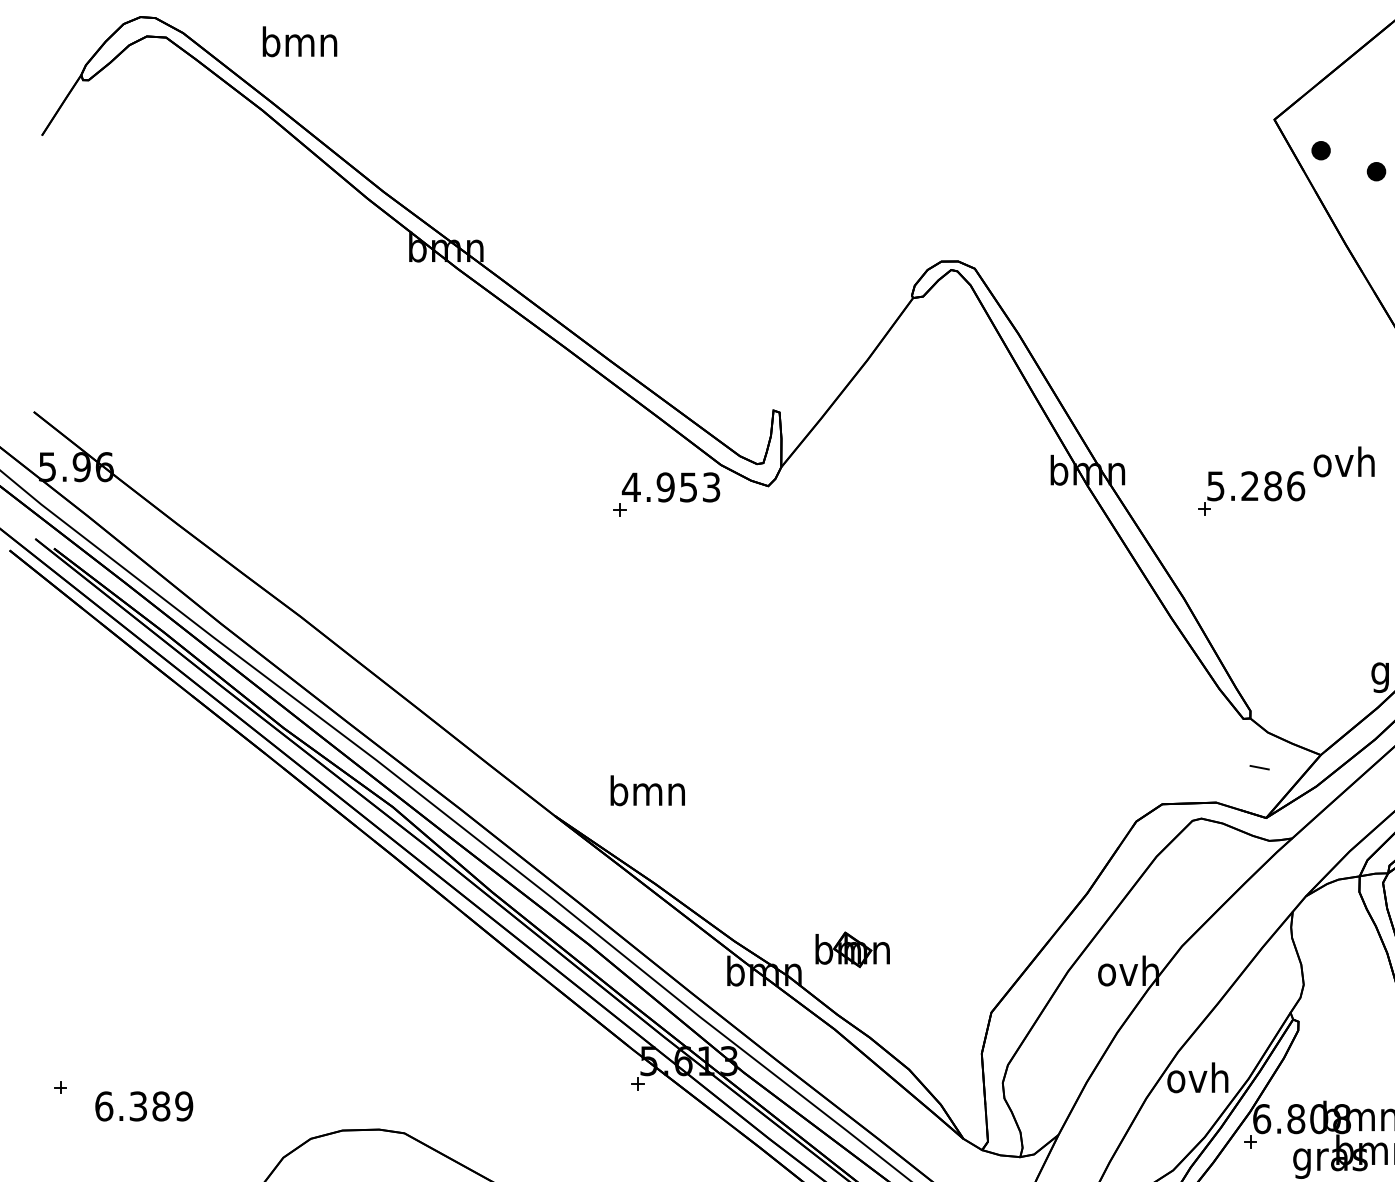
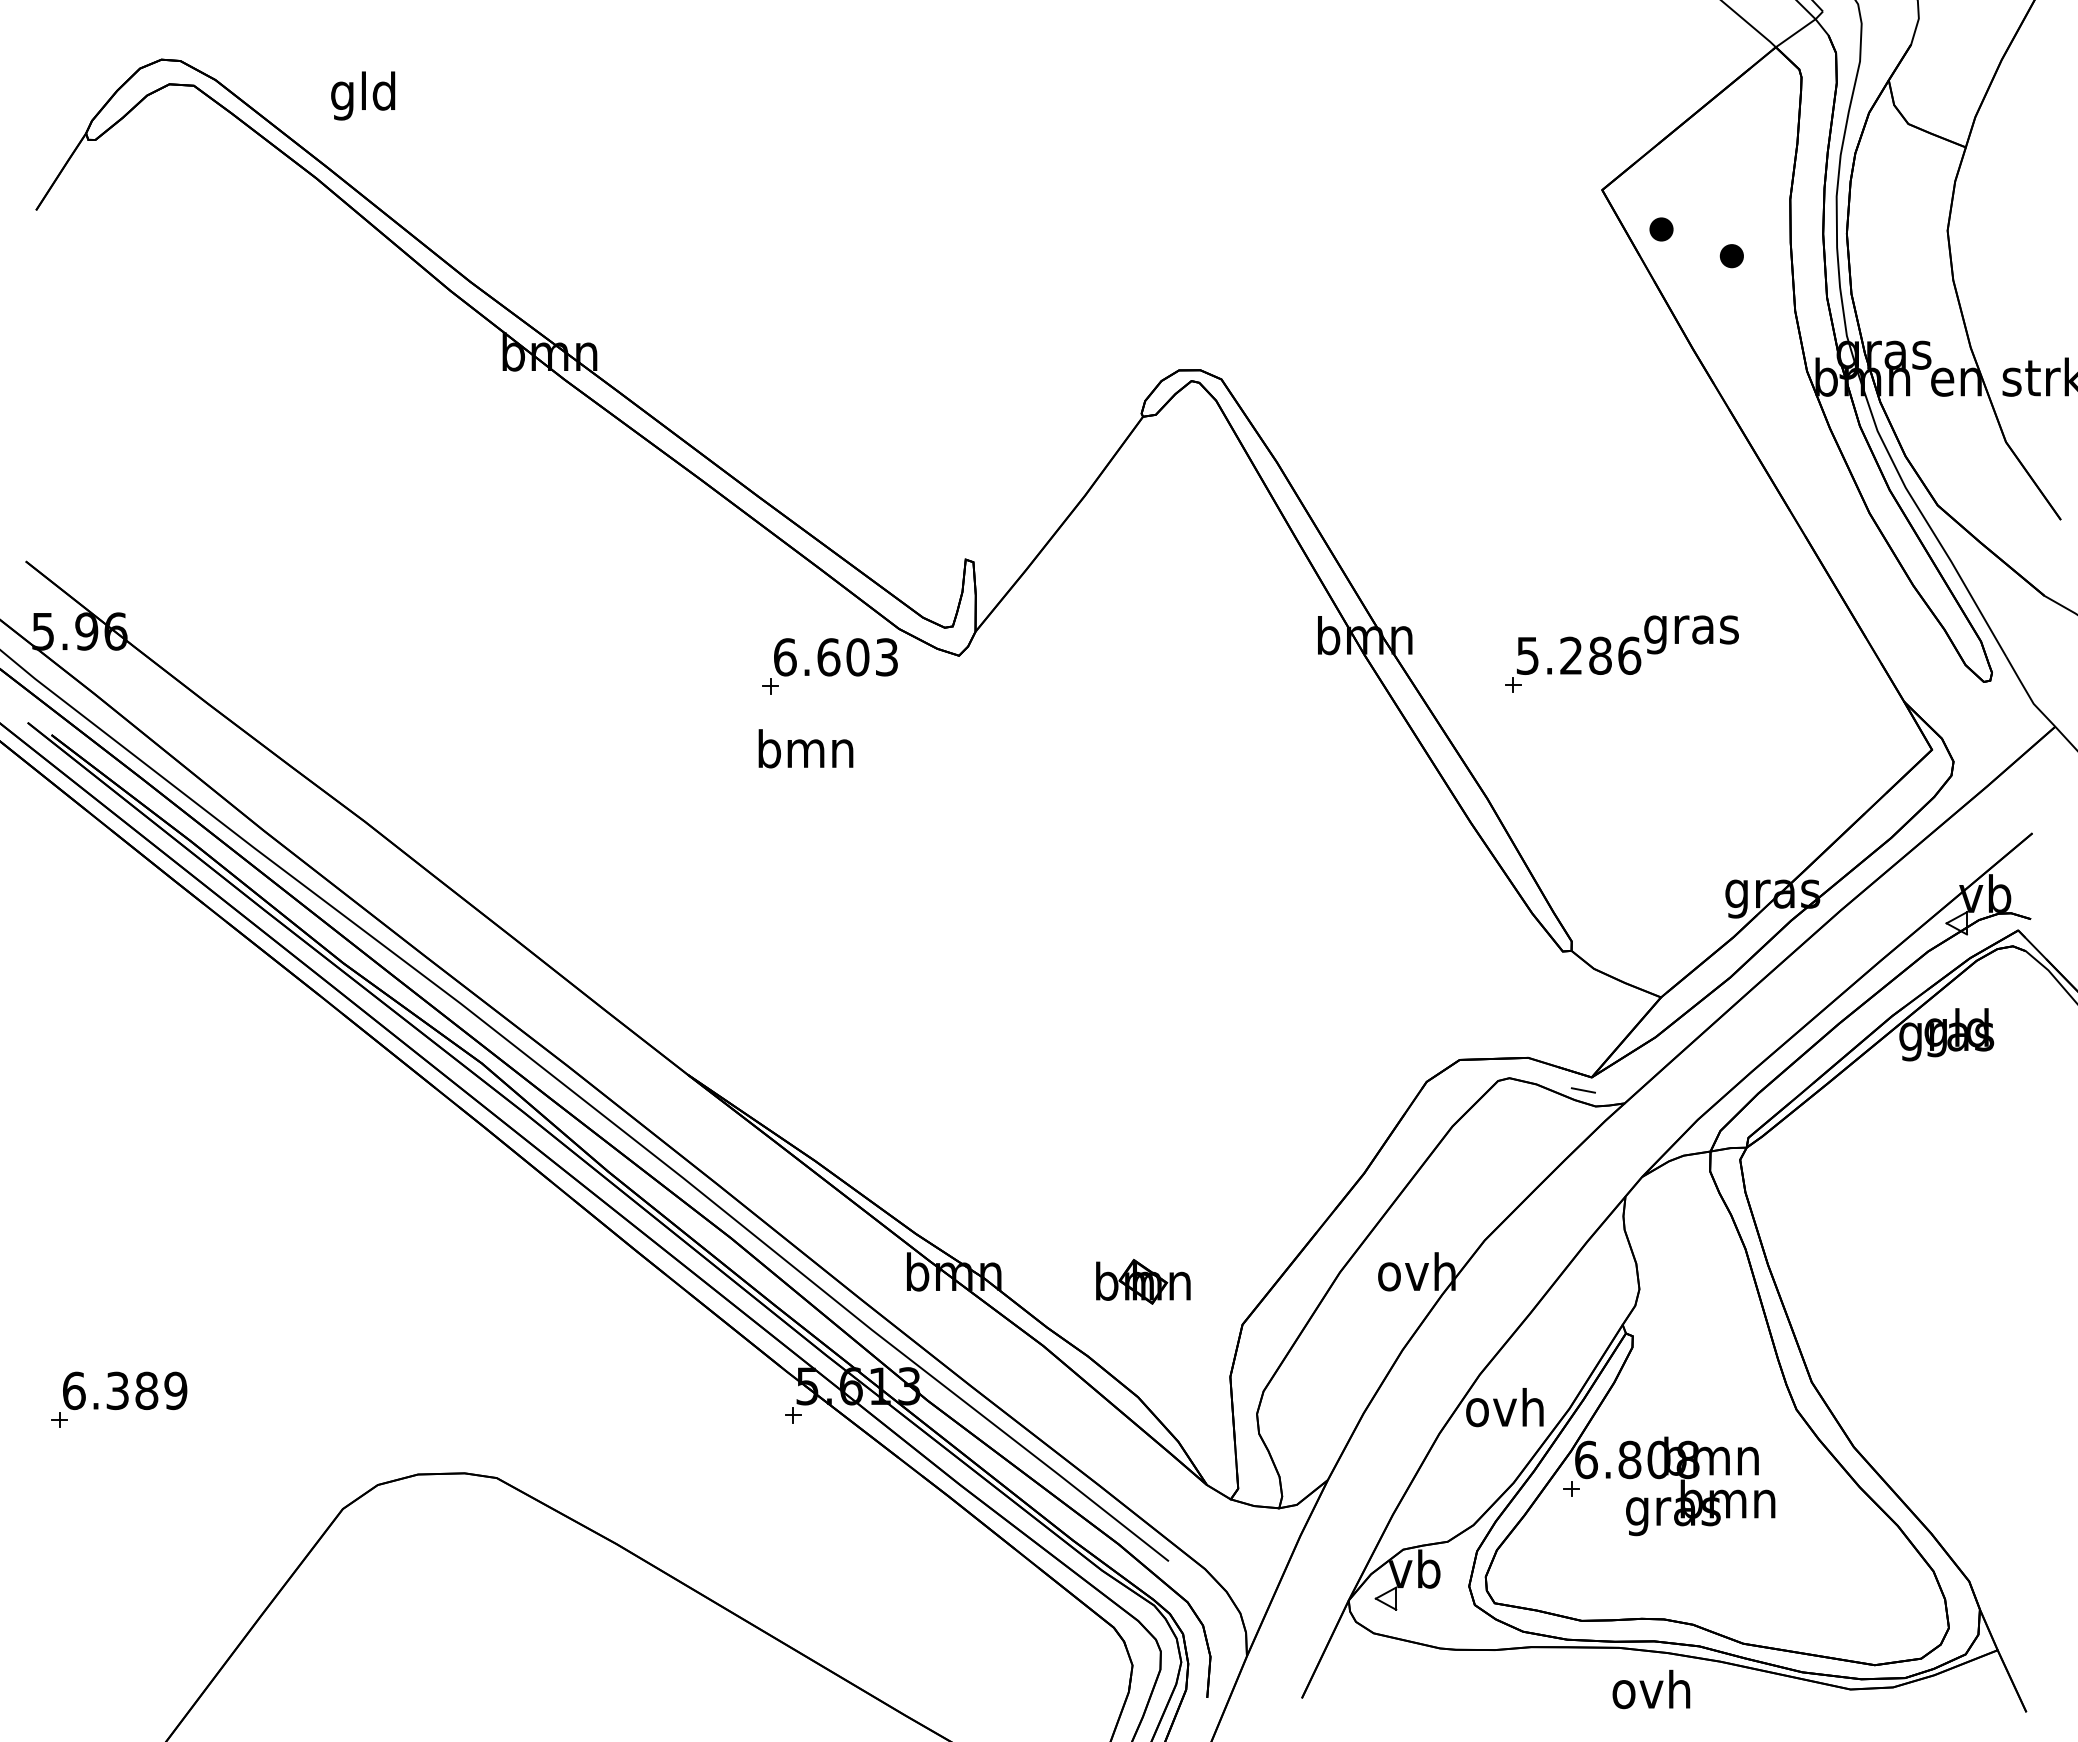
text: (299, 45) -> (363, 95), bmn -> gld
text: (1344, 465) -> (1691, 629), ovh -> gras
text: (660, 487) -> (821, 657), 4.953 -> 6.603
line: (1258, 767) -> (1582, 1090), moved
text: (647, 790) -> (805, 748), moved
part: (852, 949) -> (1143, 1281), moved
text: (144, 1106) -> (125, 1390), moved

